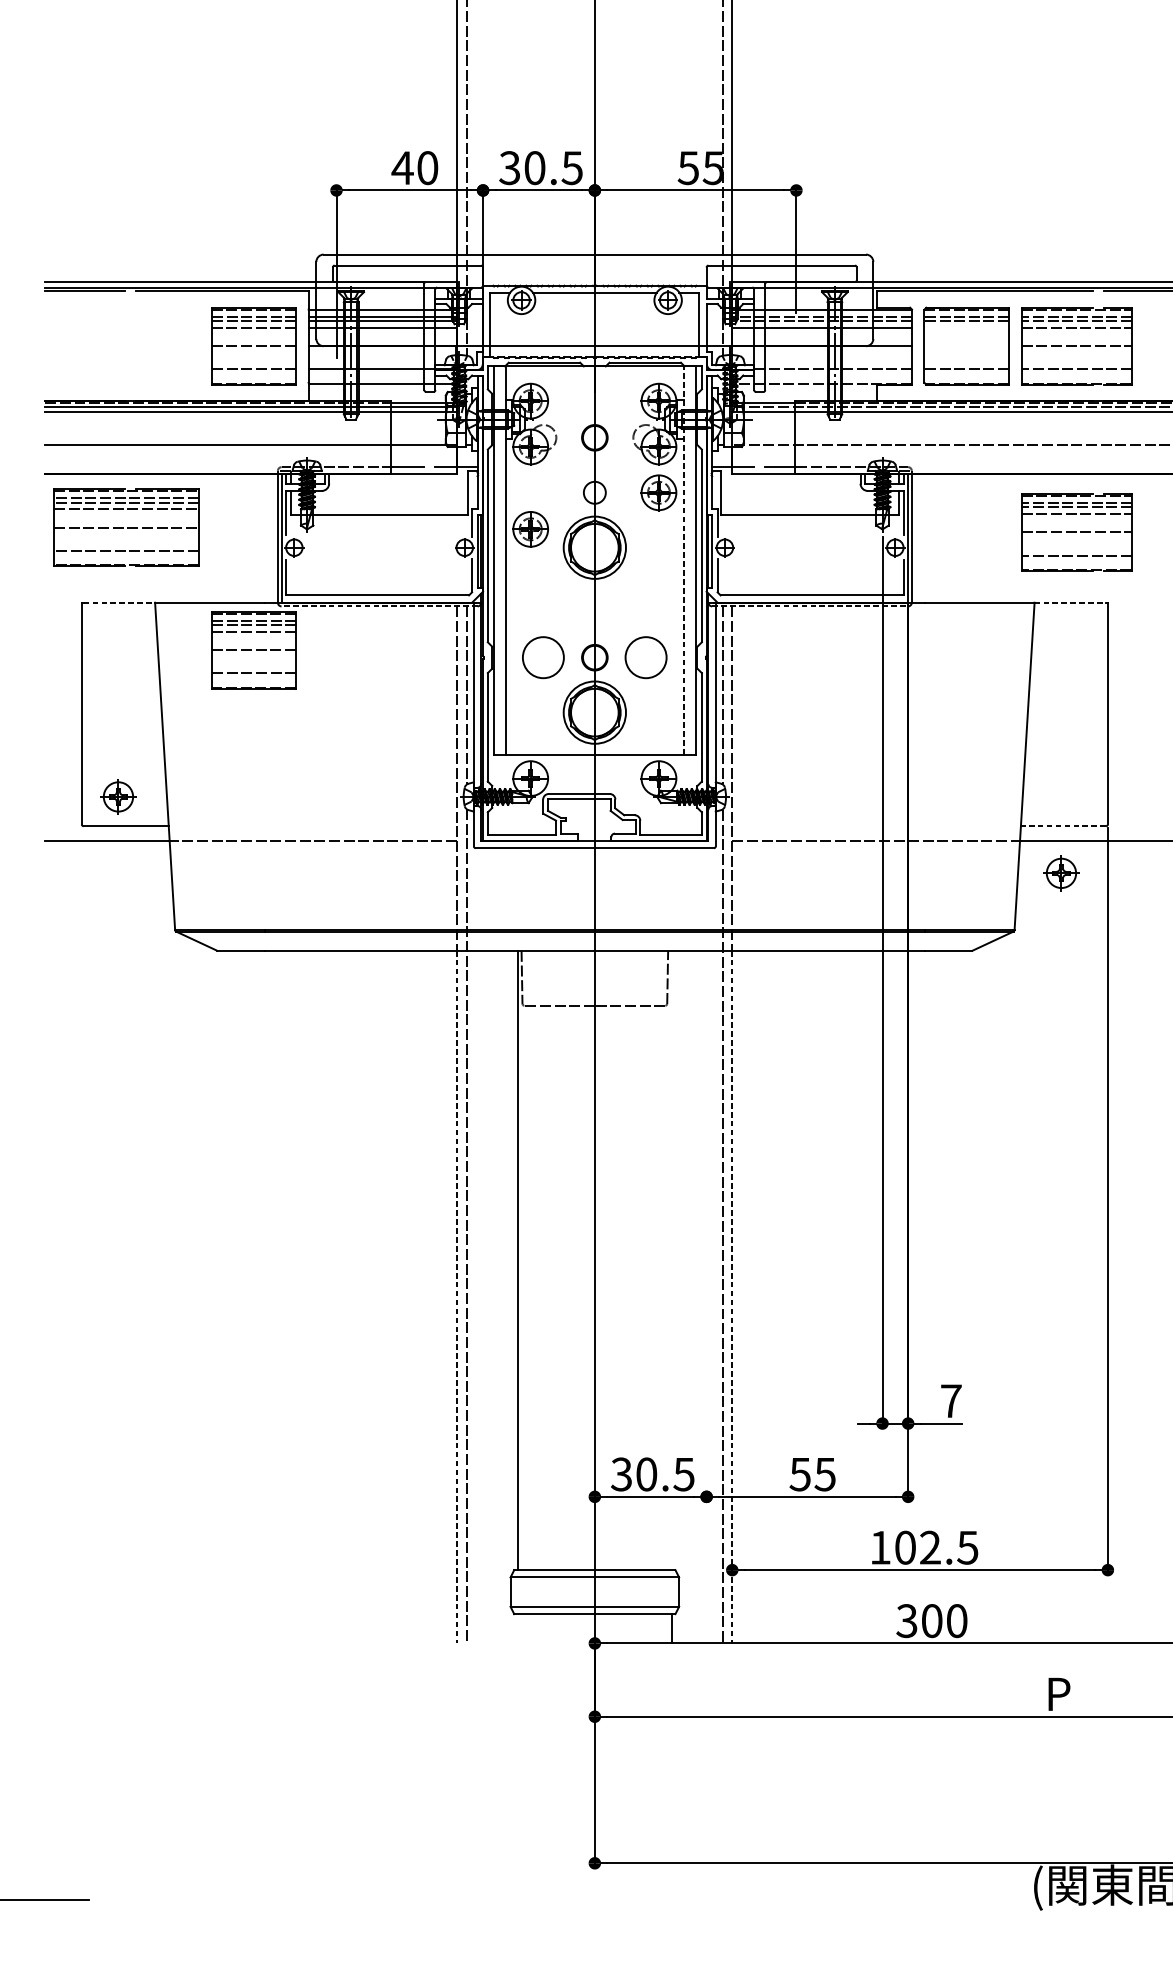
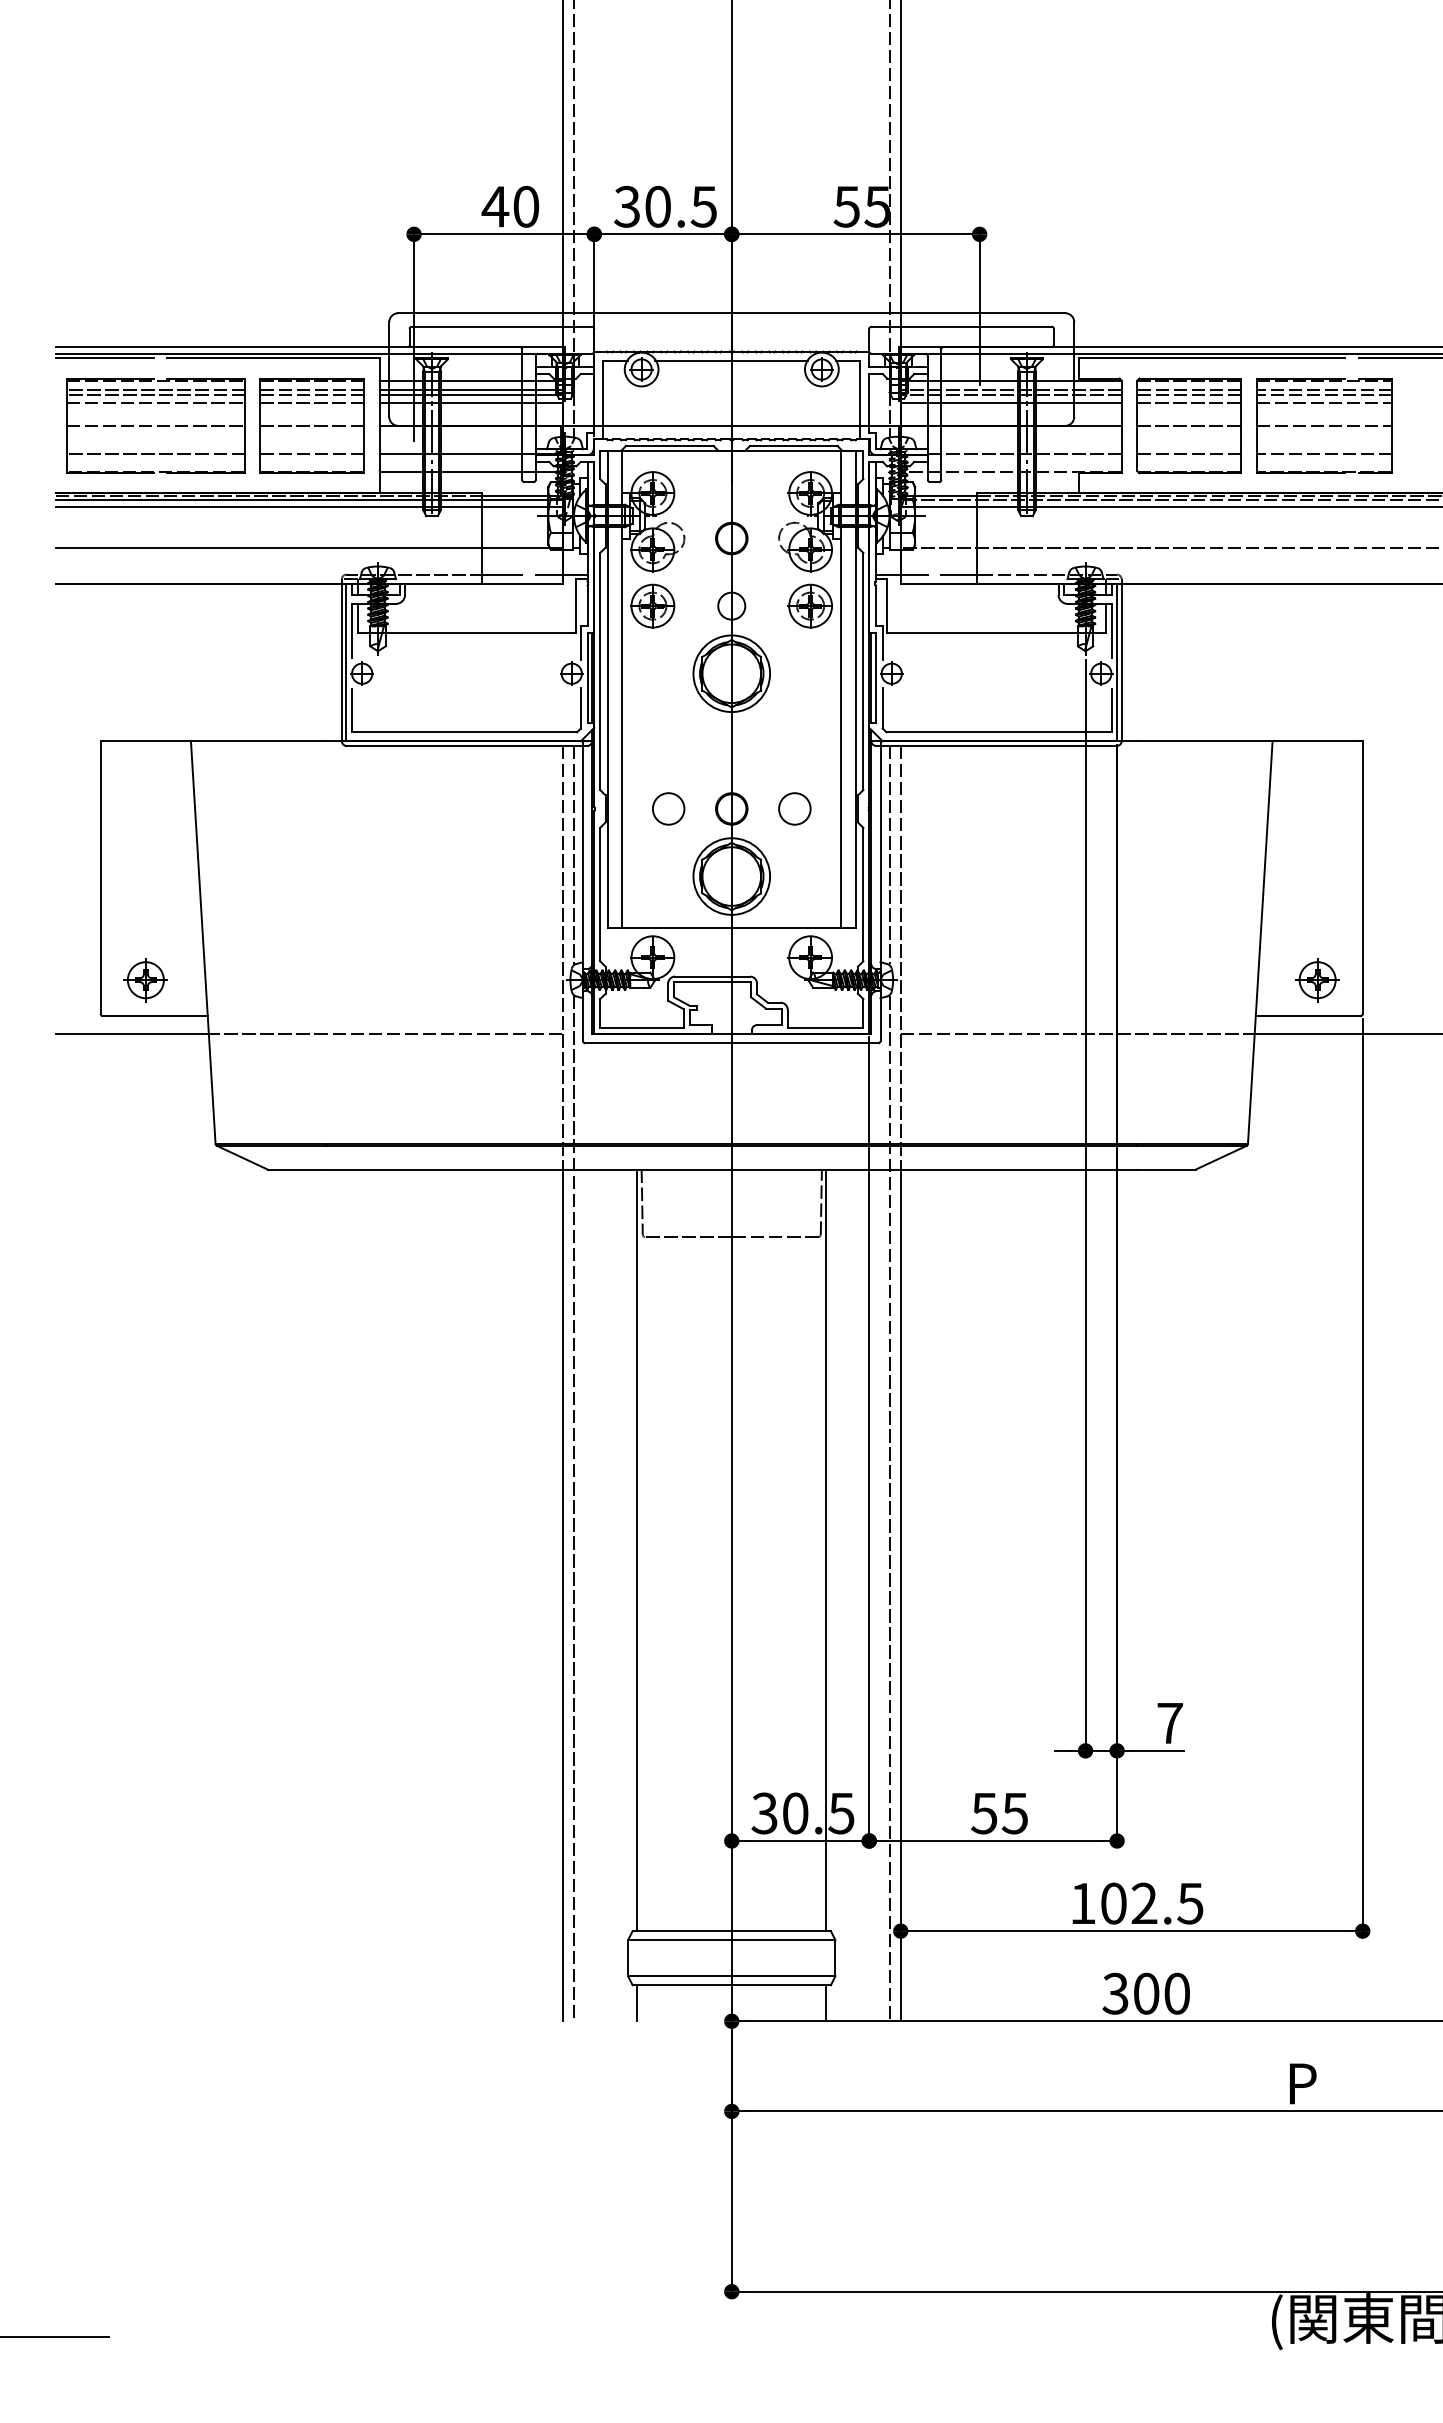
line: (967, 328) -> (1189, 403), added
line: (967, 345) -> (1189, 425), added
part: (126, 527) -> (155, 425), moved
part: (530, 528) -> (652, 605), moved
part: (1076, 532) -> (1324, 654), removed
line: (684, 560) -> (841, 689), dashed -> solid
line: (119, 602) -> (147, 741), dashed -> solid
line: (1070, 602) -> (1316, 741), dashed -> solid
line: (379, 606) -> (467, 745), dashed -> solid
line: (810, 606) -> (996, 745), dashed -> solid
part: (253, 650) -> (311, 799), removed
circle: (543, 657) -> (668, 808), size x0.62
circle: (645, 657) -> (794, 808), size x0.62
line: (1062, 826) -> (1307, 1016), dashed -> solid
part: (1061, 873) -> (1317, 980), moved
line: (706, 1172) -> (869, 1441), added
line: (671, 1260) -> (826, 1550), added
line: (457, 1297) -> (562, 1595), dashed -> solid
line: (732, 1297) -> (900, 1595), dashed -> solid
line: (518, 1628) -> (637, 2003), added

